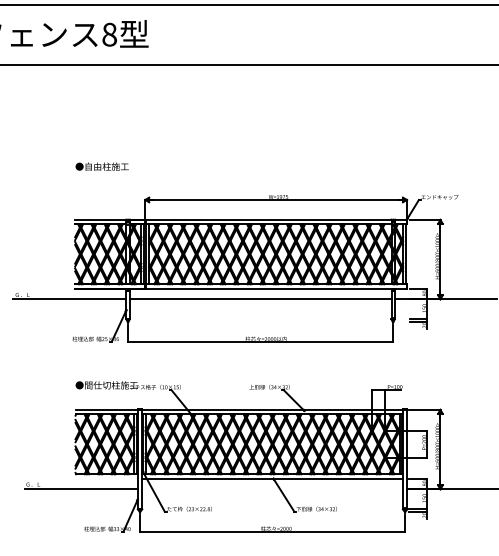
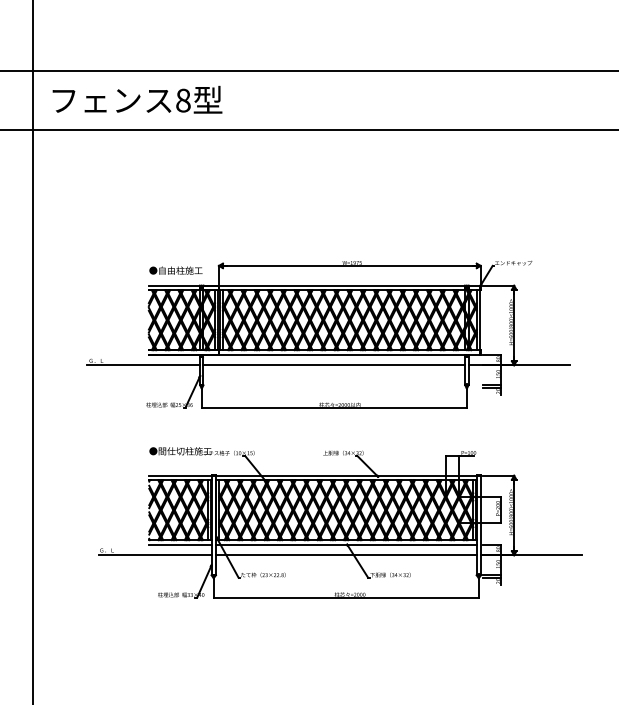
text: (101, 166) -> (175, 270), moved
line: (106, 478) -> (180, 544), added
line: (271, 489) -> (345, 555), added

